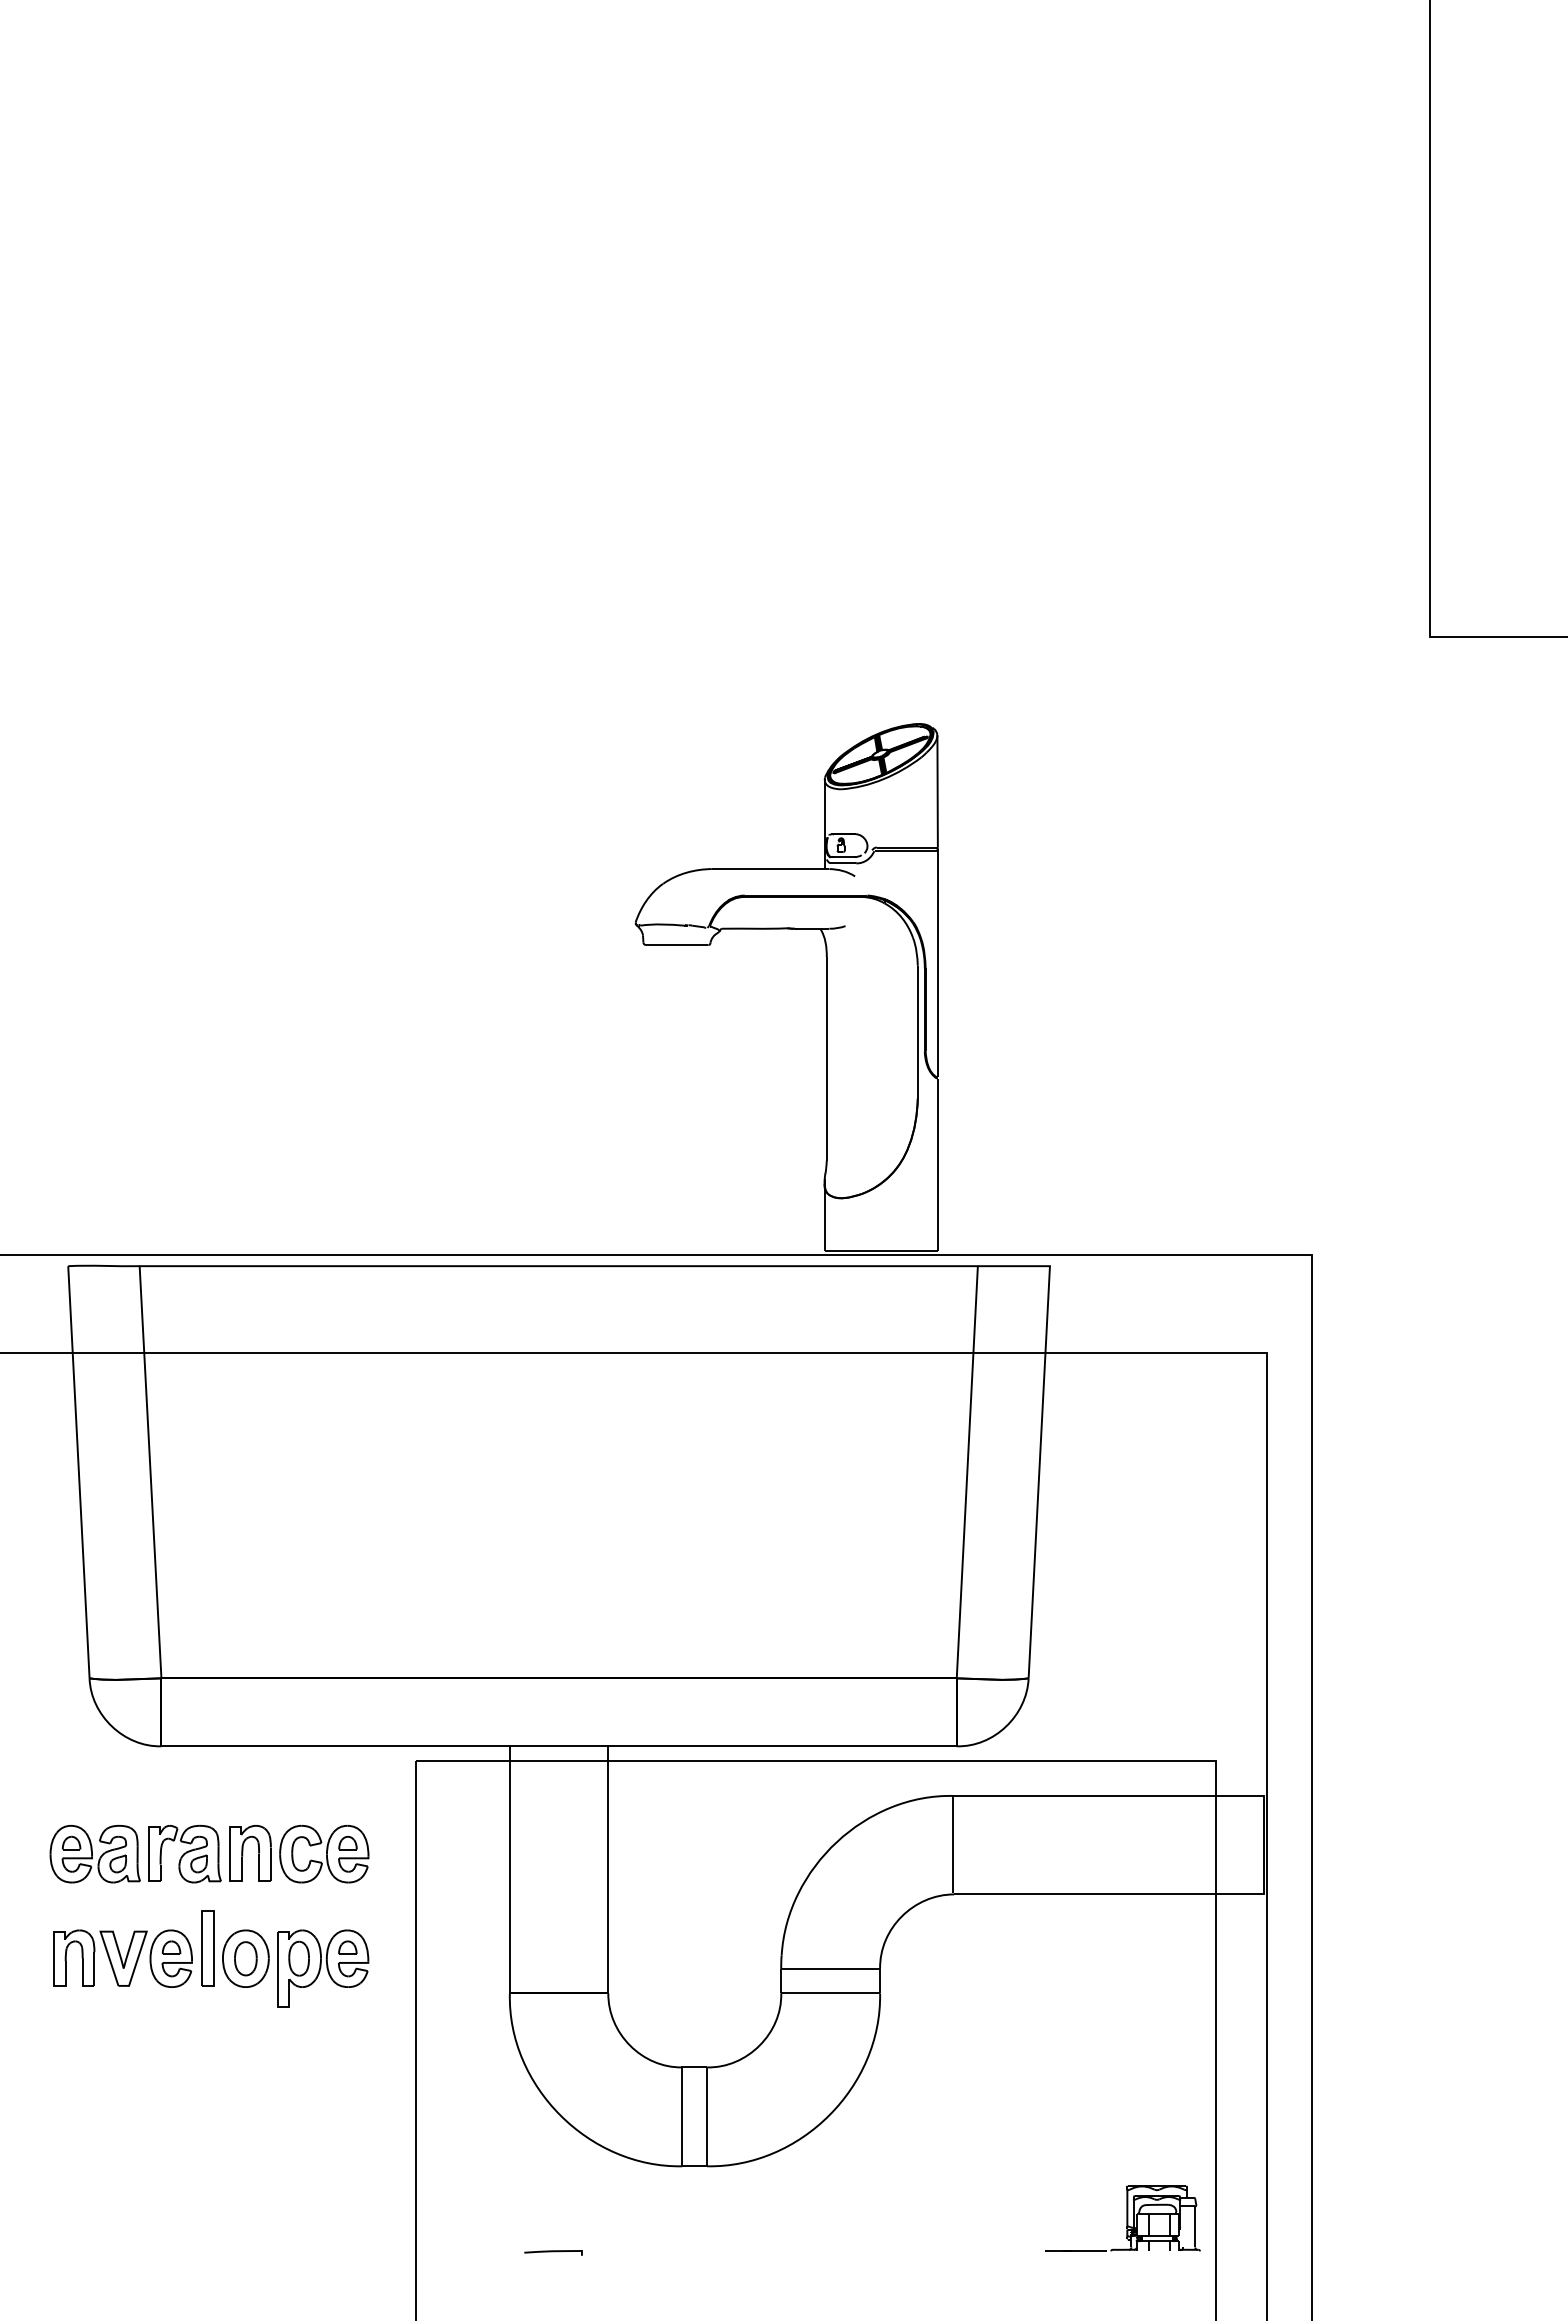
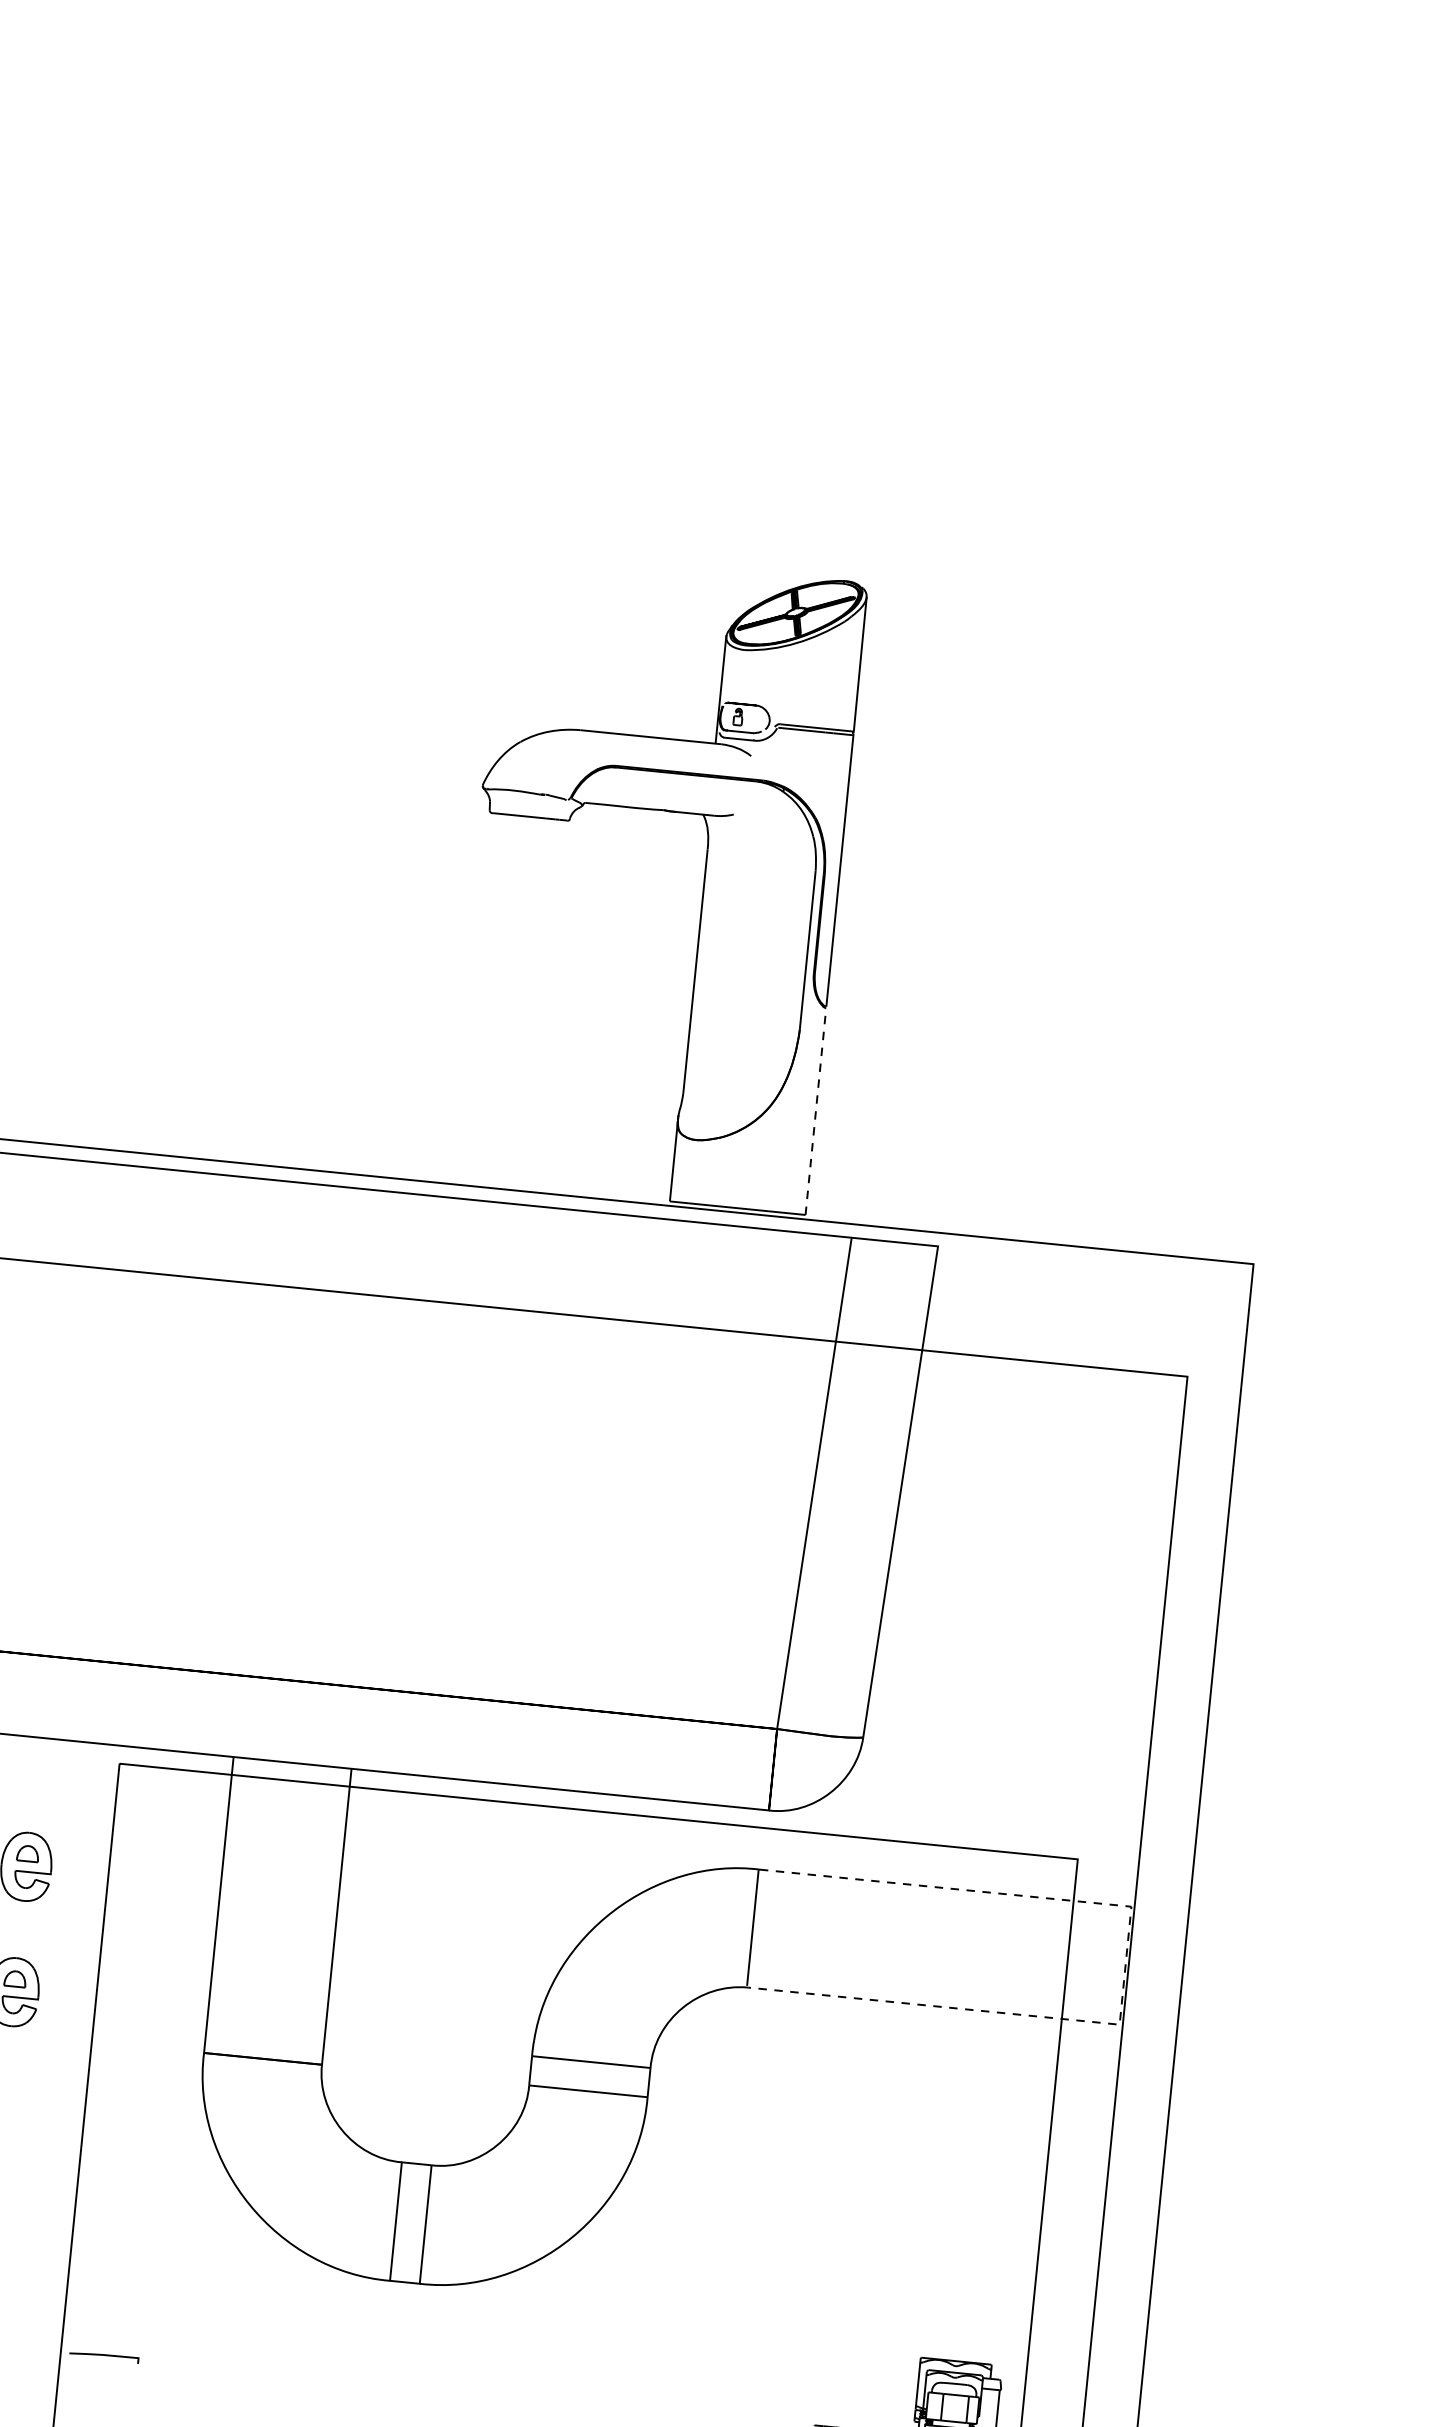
line: (937, 1164) -> (815, 1111), solid -> dashed
line: (1264, 1845) -> (1125, 1966), solid -> dashed
curve: (553, 2252) -> (104, 2356), moved

